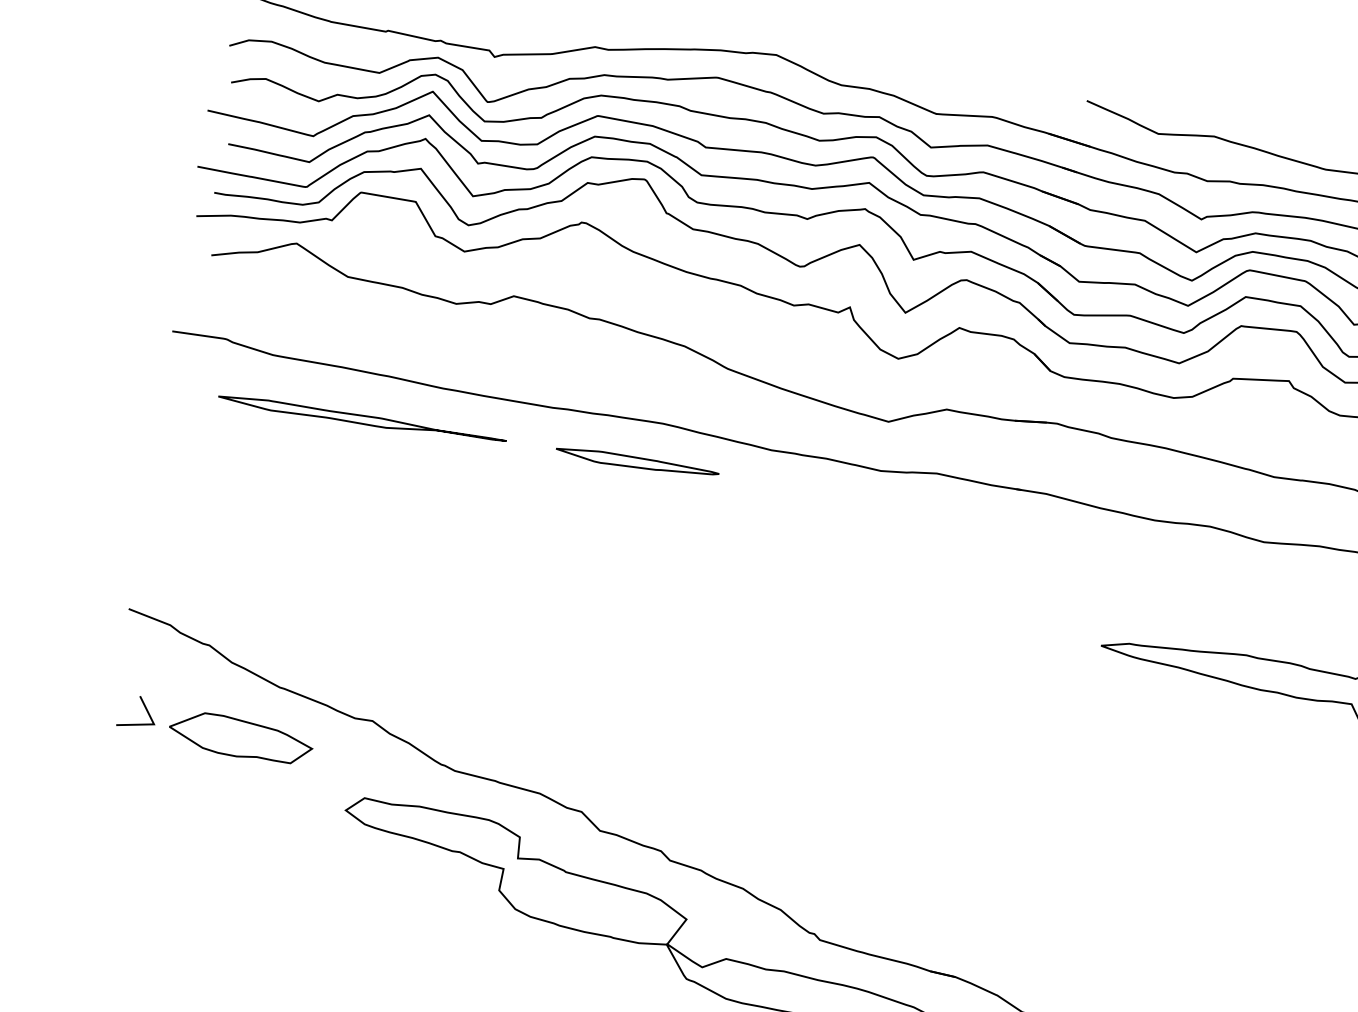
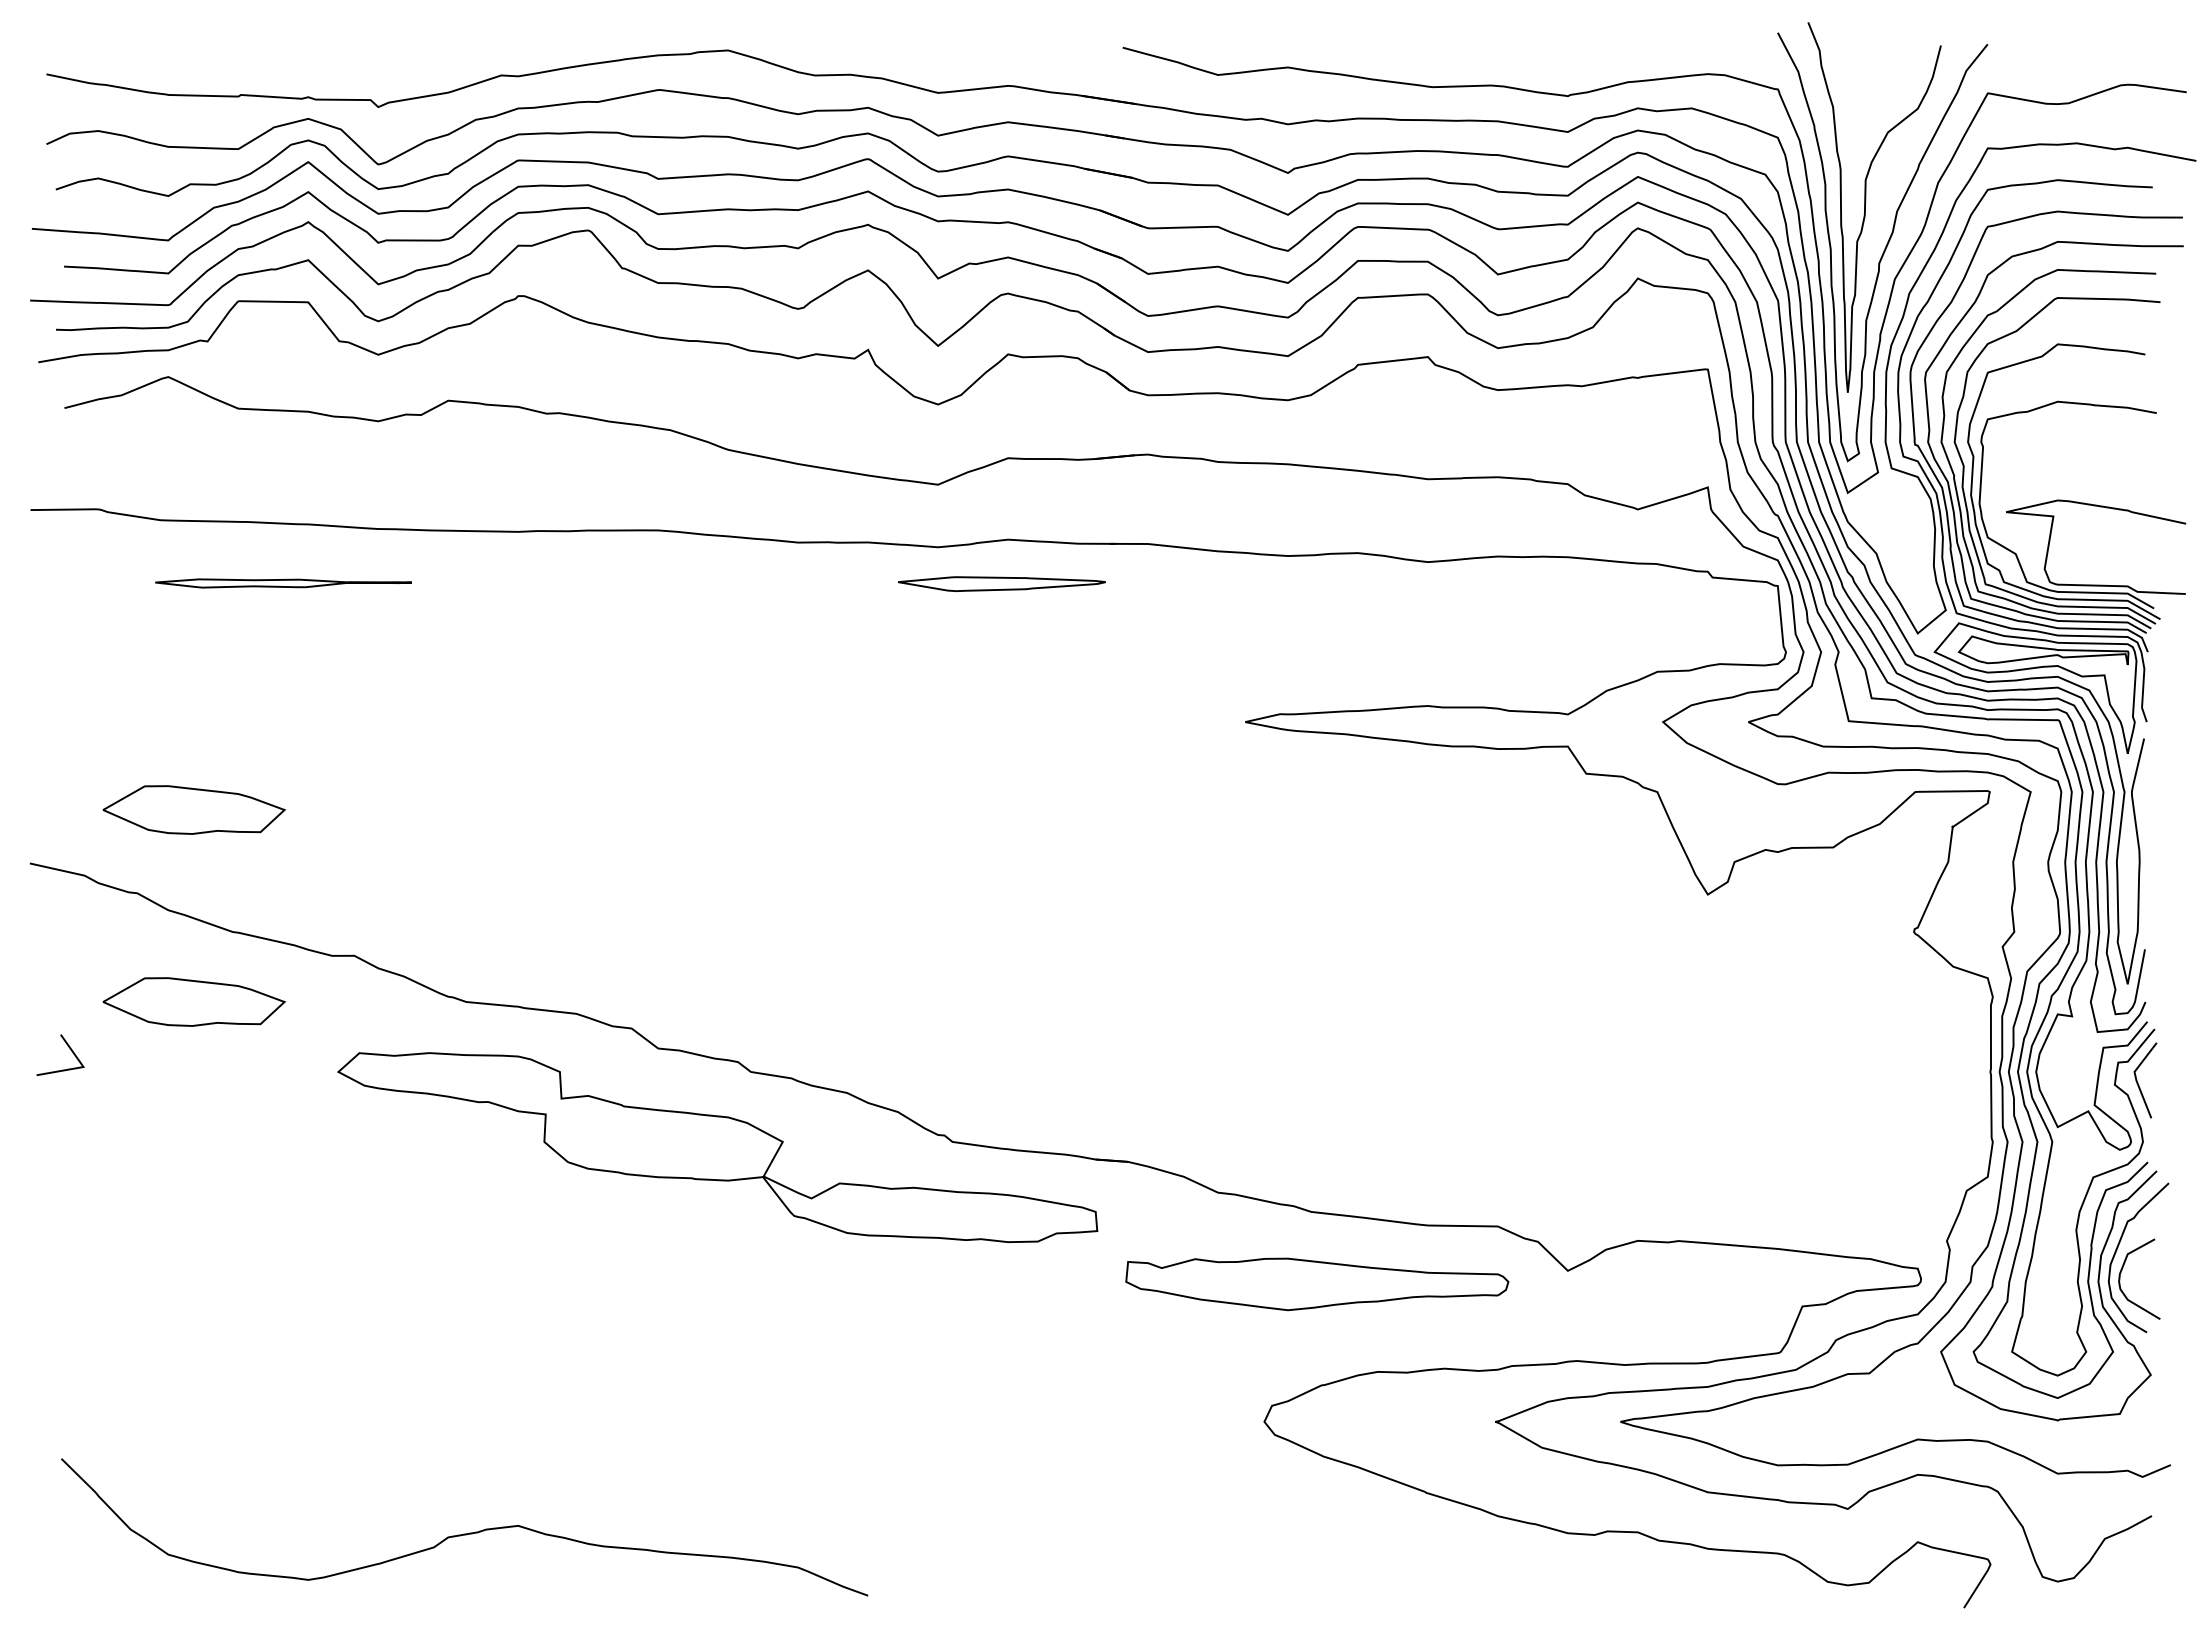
part: (362, 419) -> (283, 583), size x0.7
part: (637, 462) -> (1001, 583), moved
part: (263, 586) -> (193, 809), added
line: (143, 706) -> (67, 1046), moved

